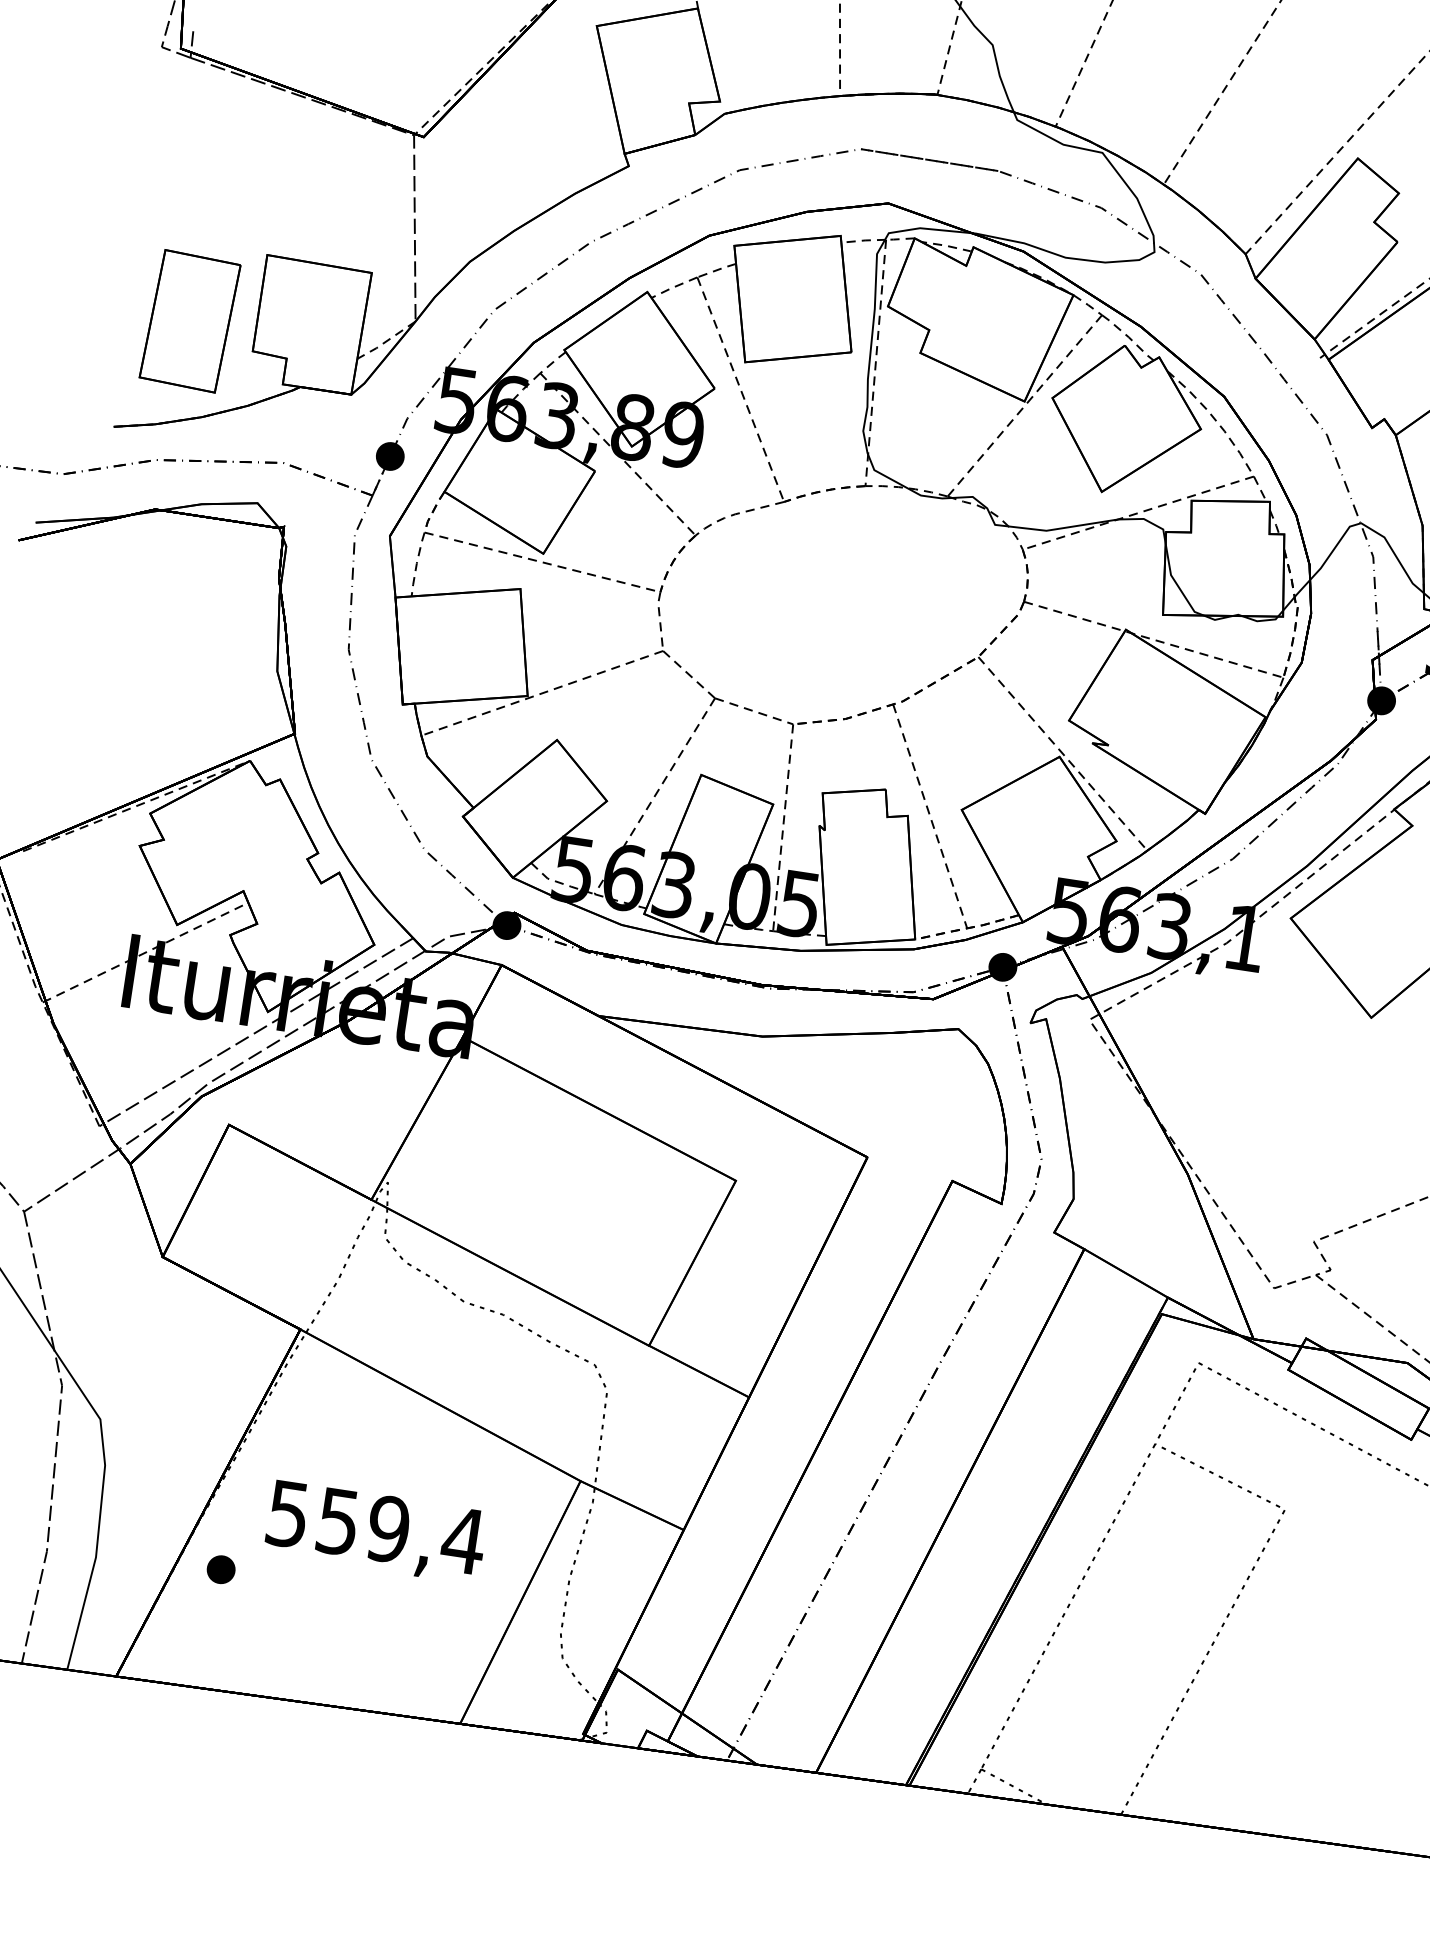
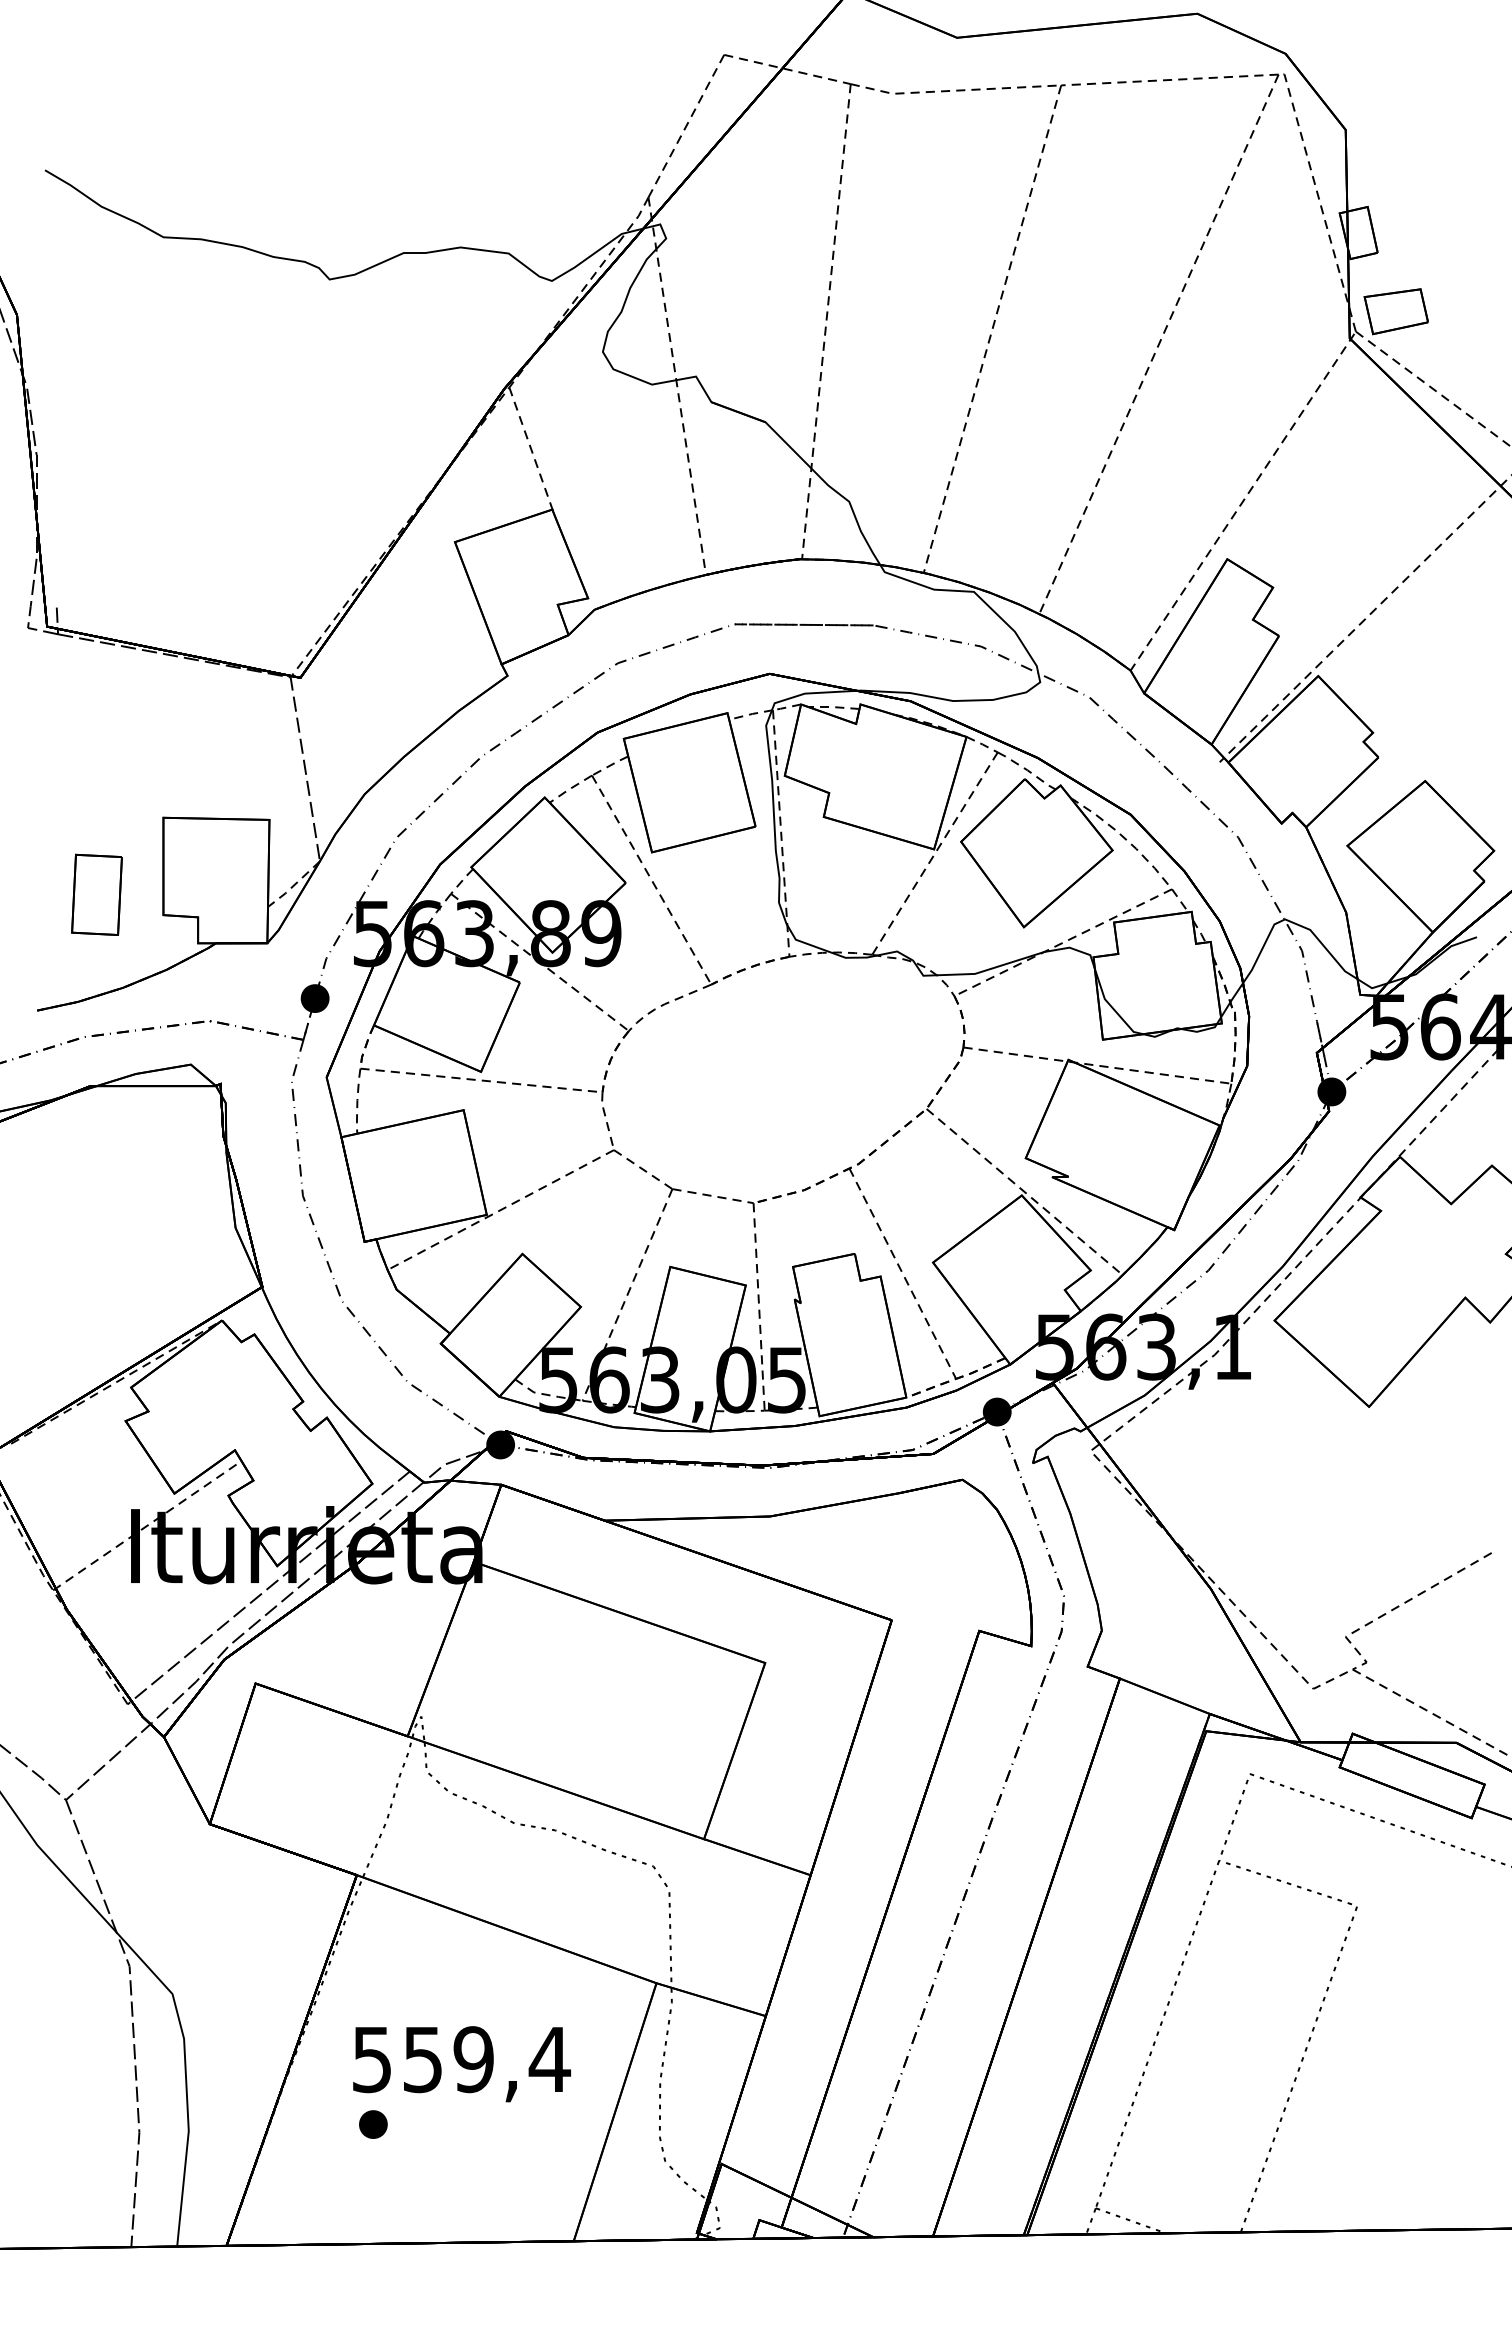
part: (189, 320) -> (96, 894), size x0.6
part: (221, 1569) -> (373, 2124), moved

